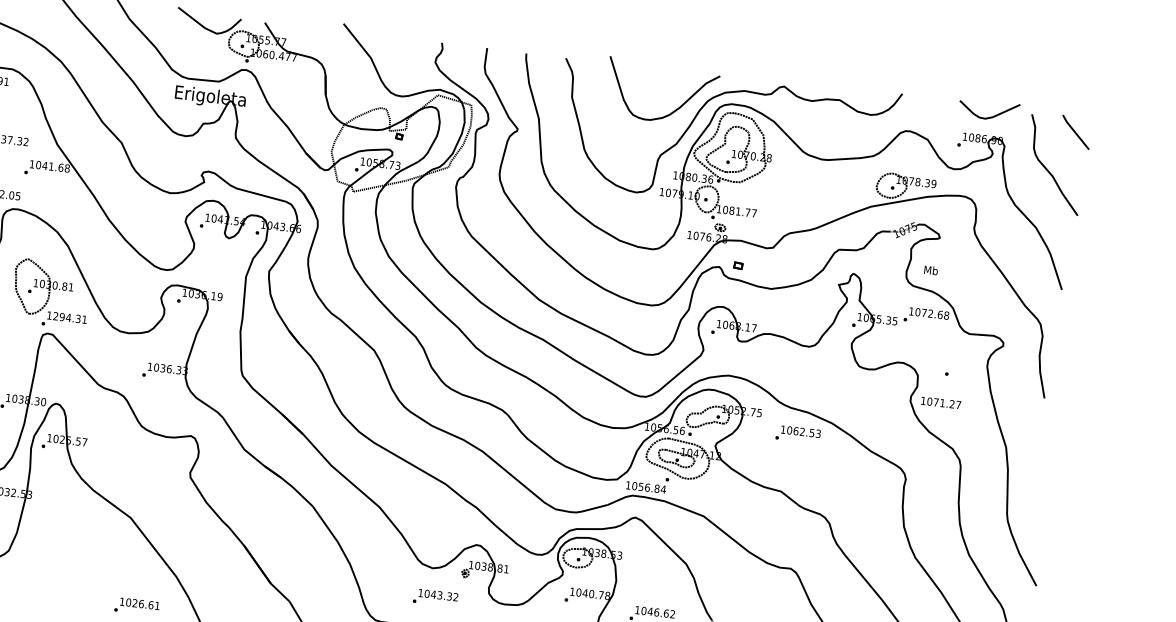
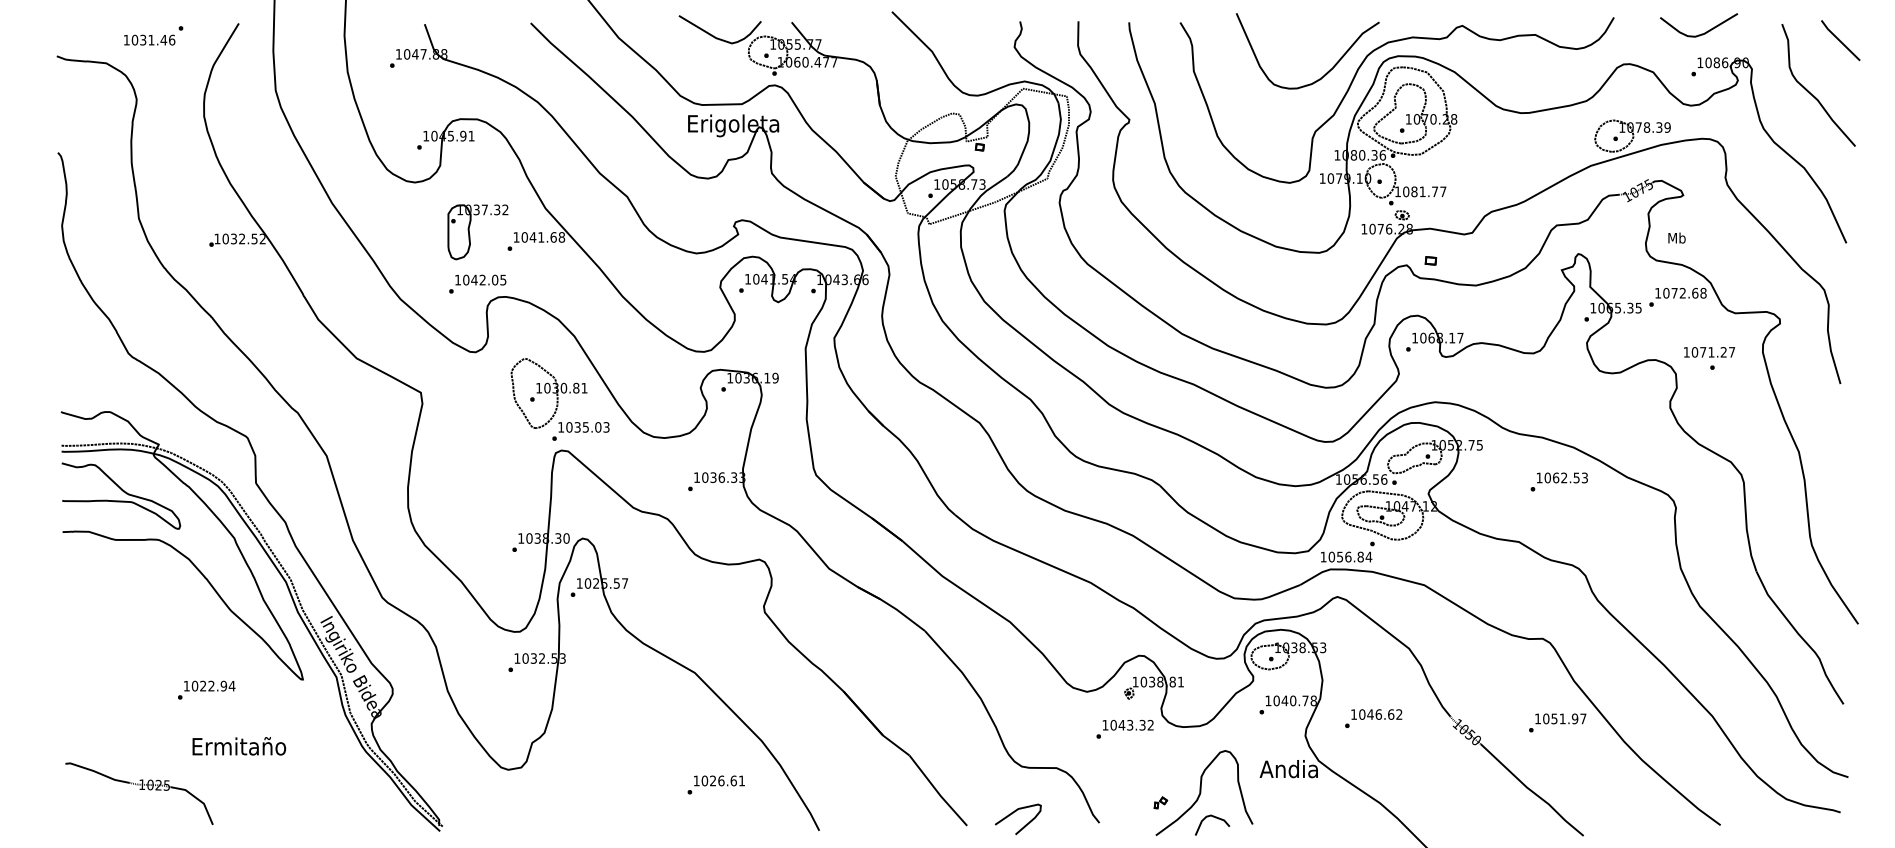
curve: (990, 116) -> (1701, 33), moved
text: (69, 318) -> (587, 427), 1294.31 -> 1035.03
text: (941, 403) -> (1709, 352), moved
text: (797, 434) -> (1558, 481), moved
text: (435, 597) -> (1124, 728), moved

